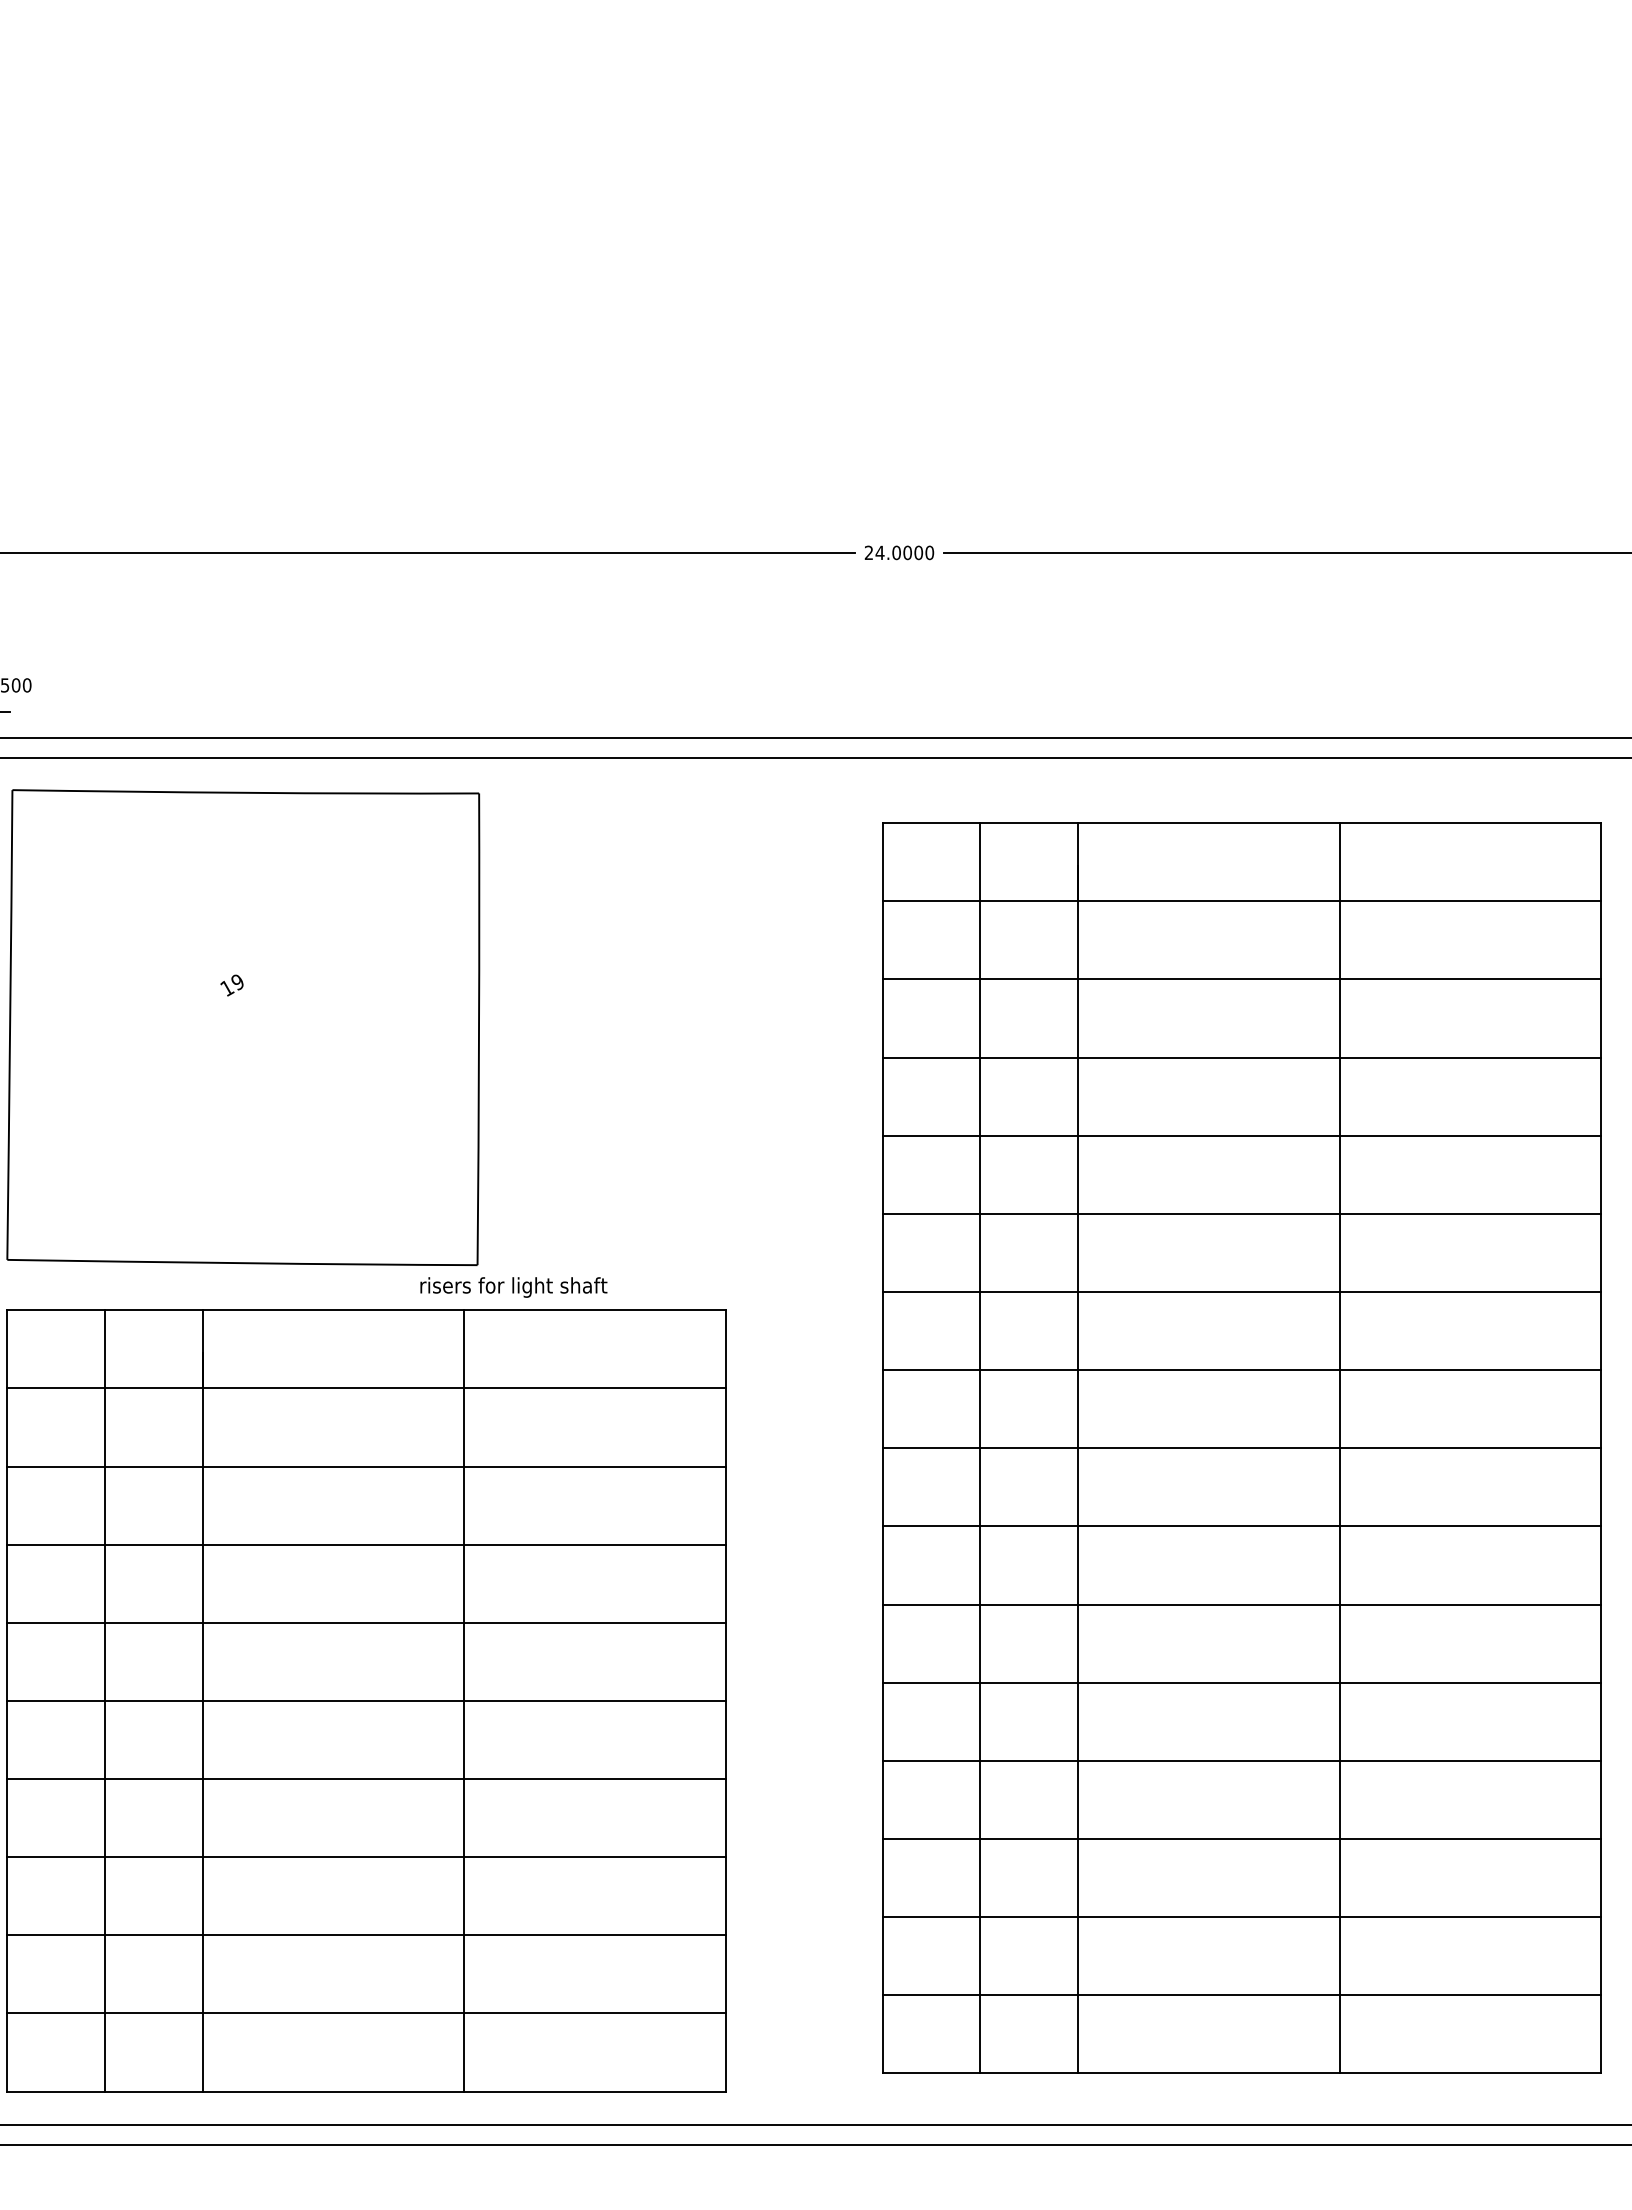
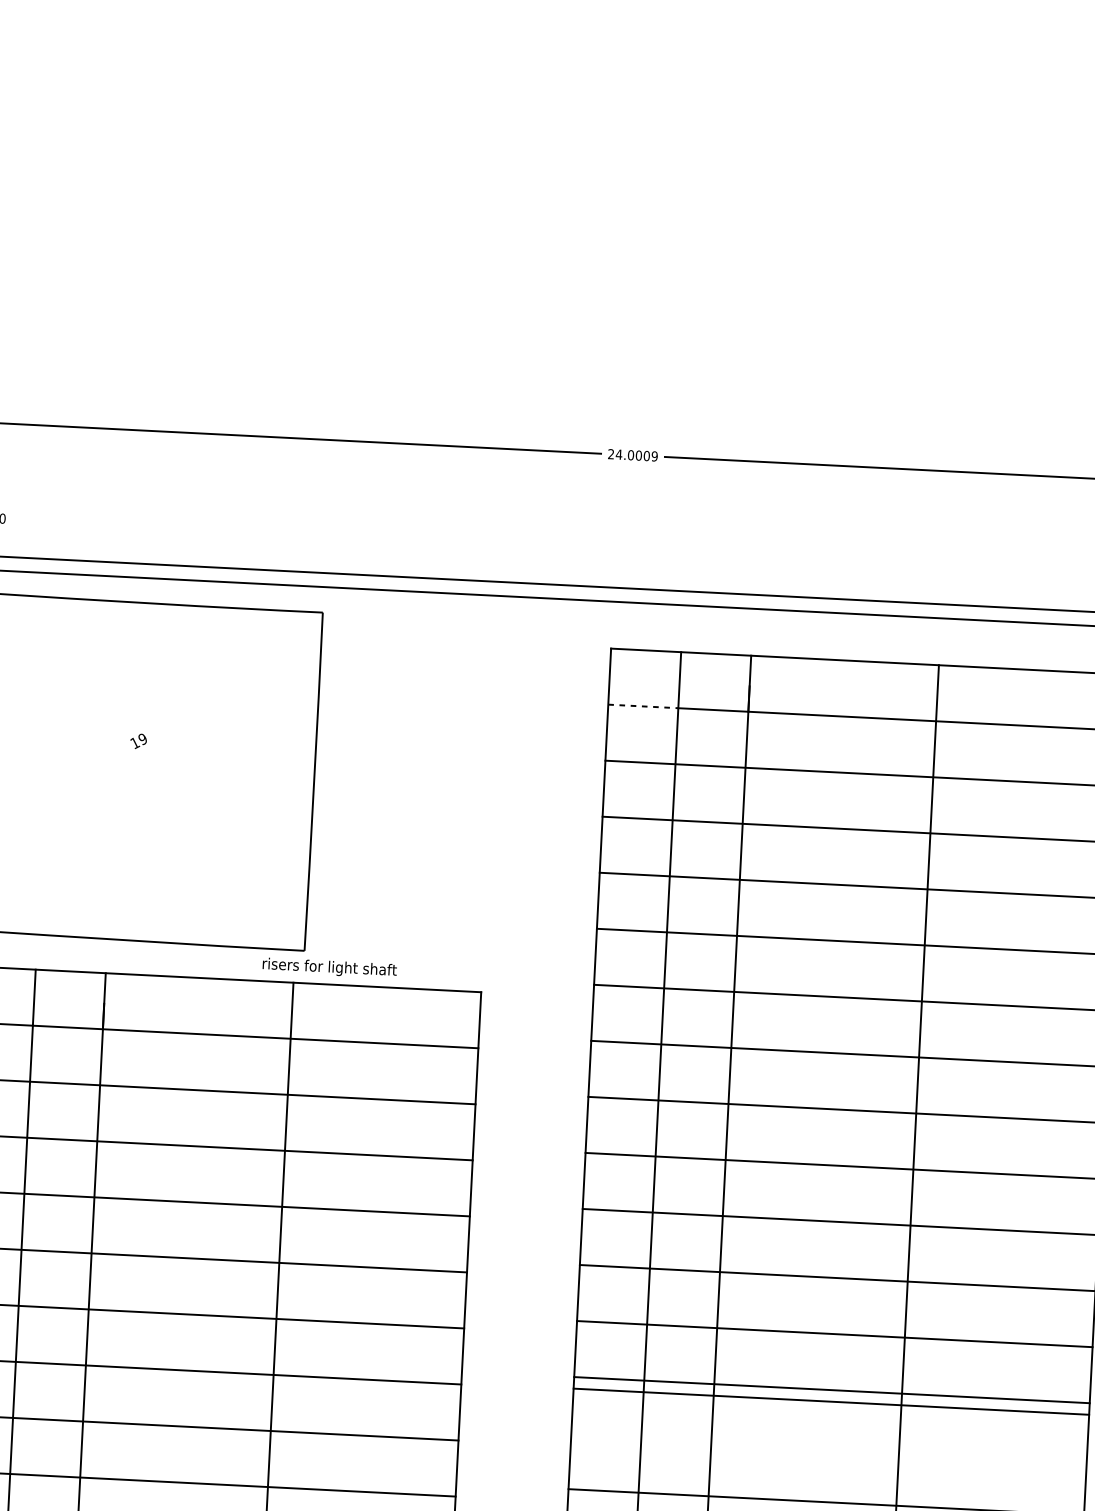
text: (929, 553) -> (654, 456), 24.0000 -> 24.0009
line: (931, 901) -> (643, 706), solid -> dashed
line: (1241, 1917) -> (831, 1401), moved

